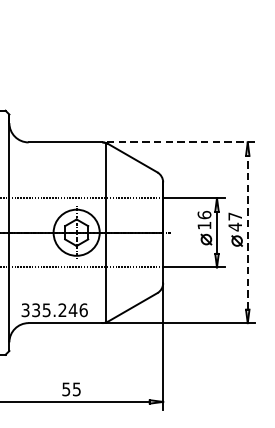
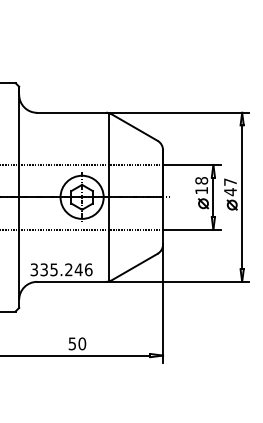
line: (178, 142) -> (177, 112), dashed -> solid
text: (204, 214) -> (201, 180), 16 -> 18
line: (248, 232) -> (242, 197), dashed -> solid
text: (77, 389) -> (82, 343), 55 -> 50

